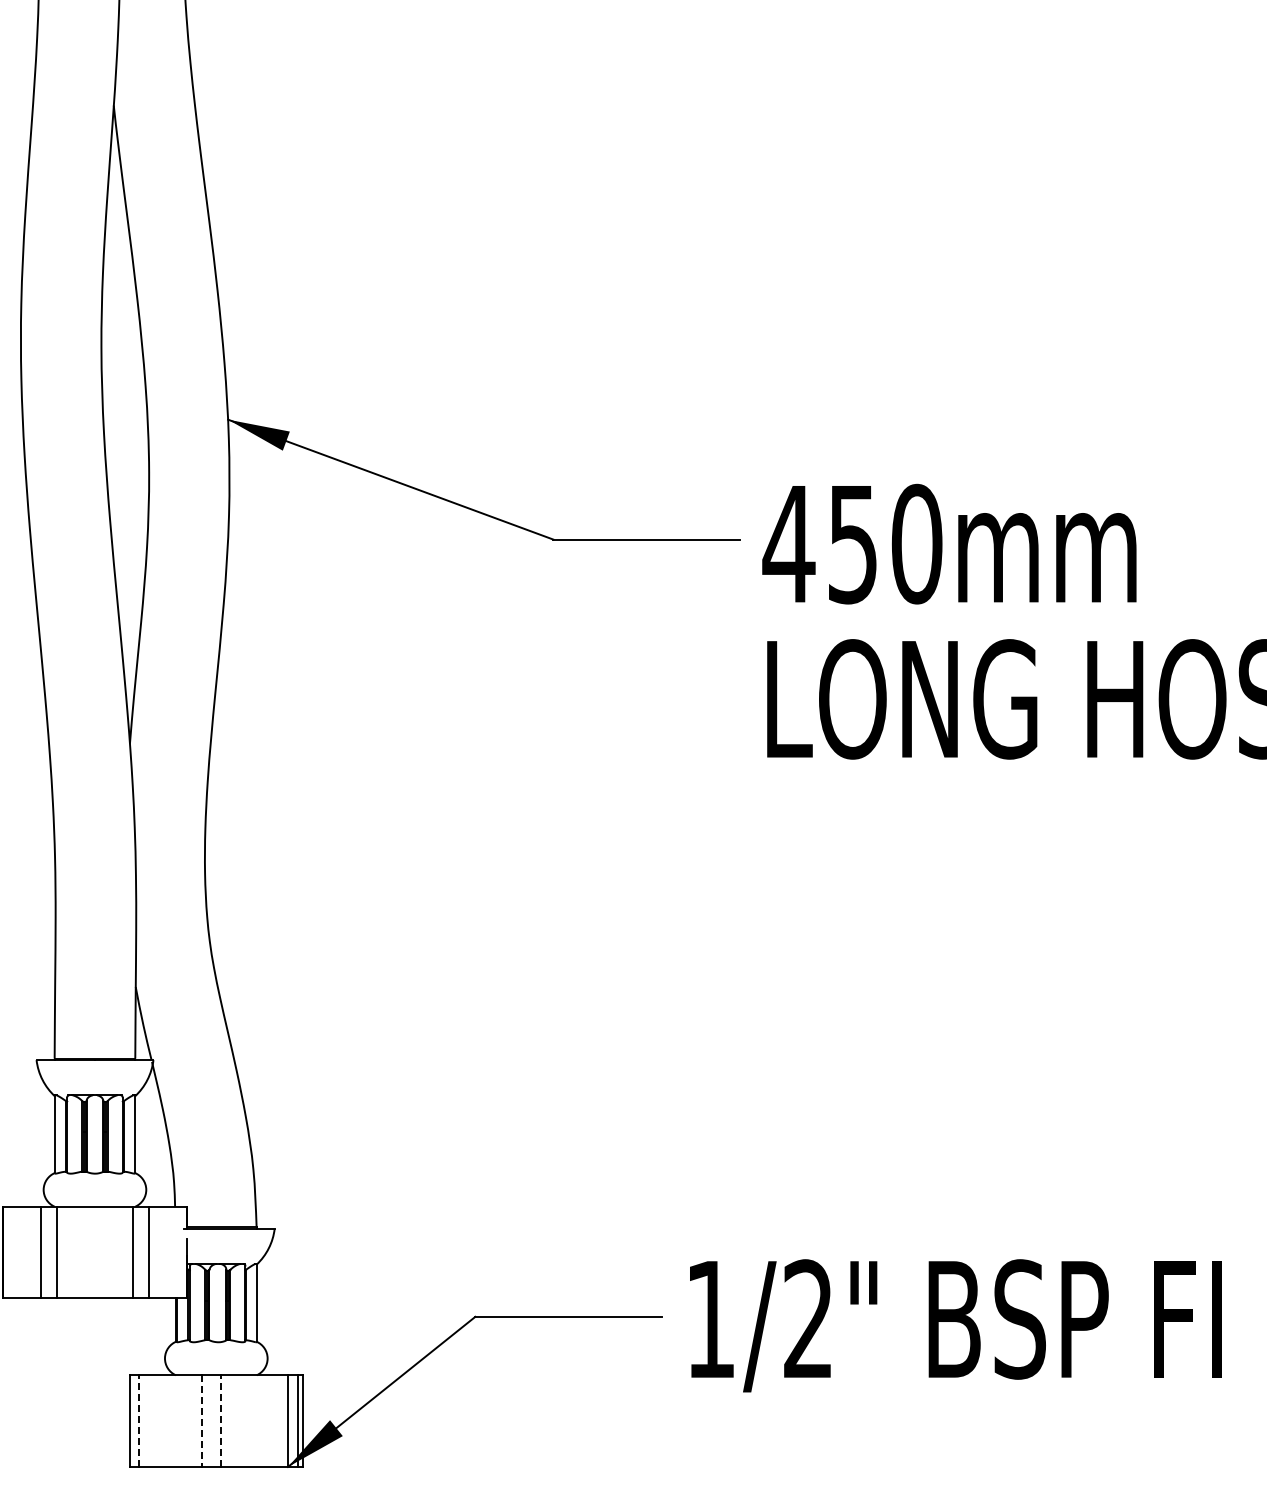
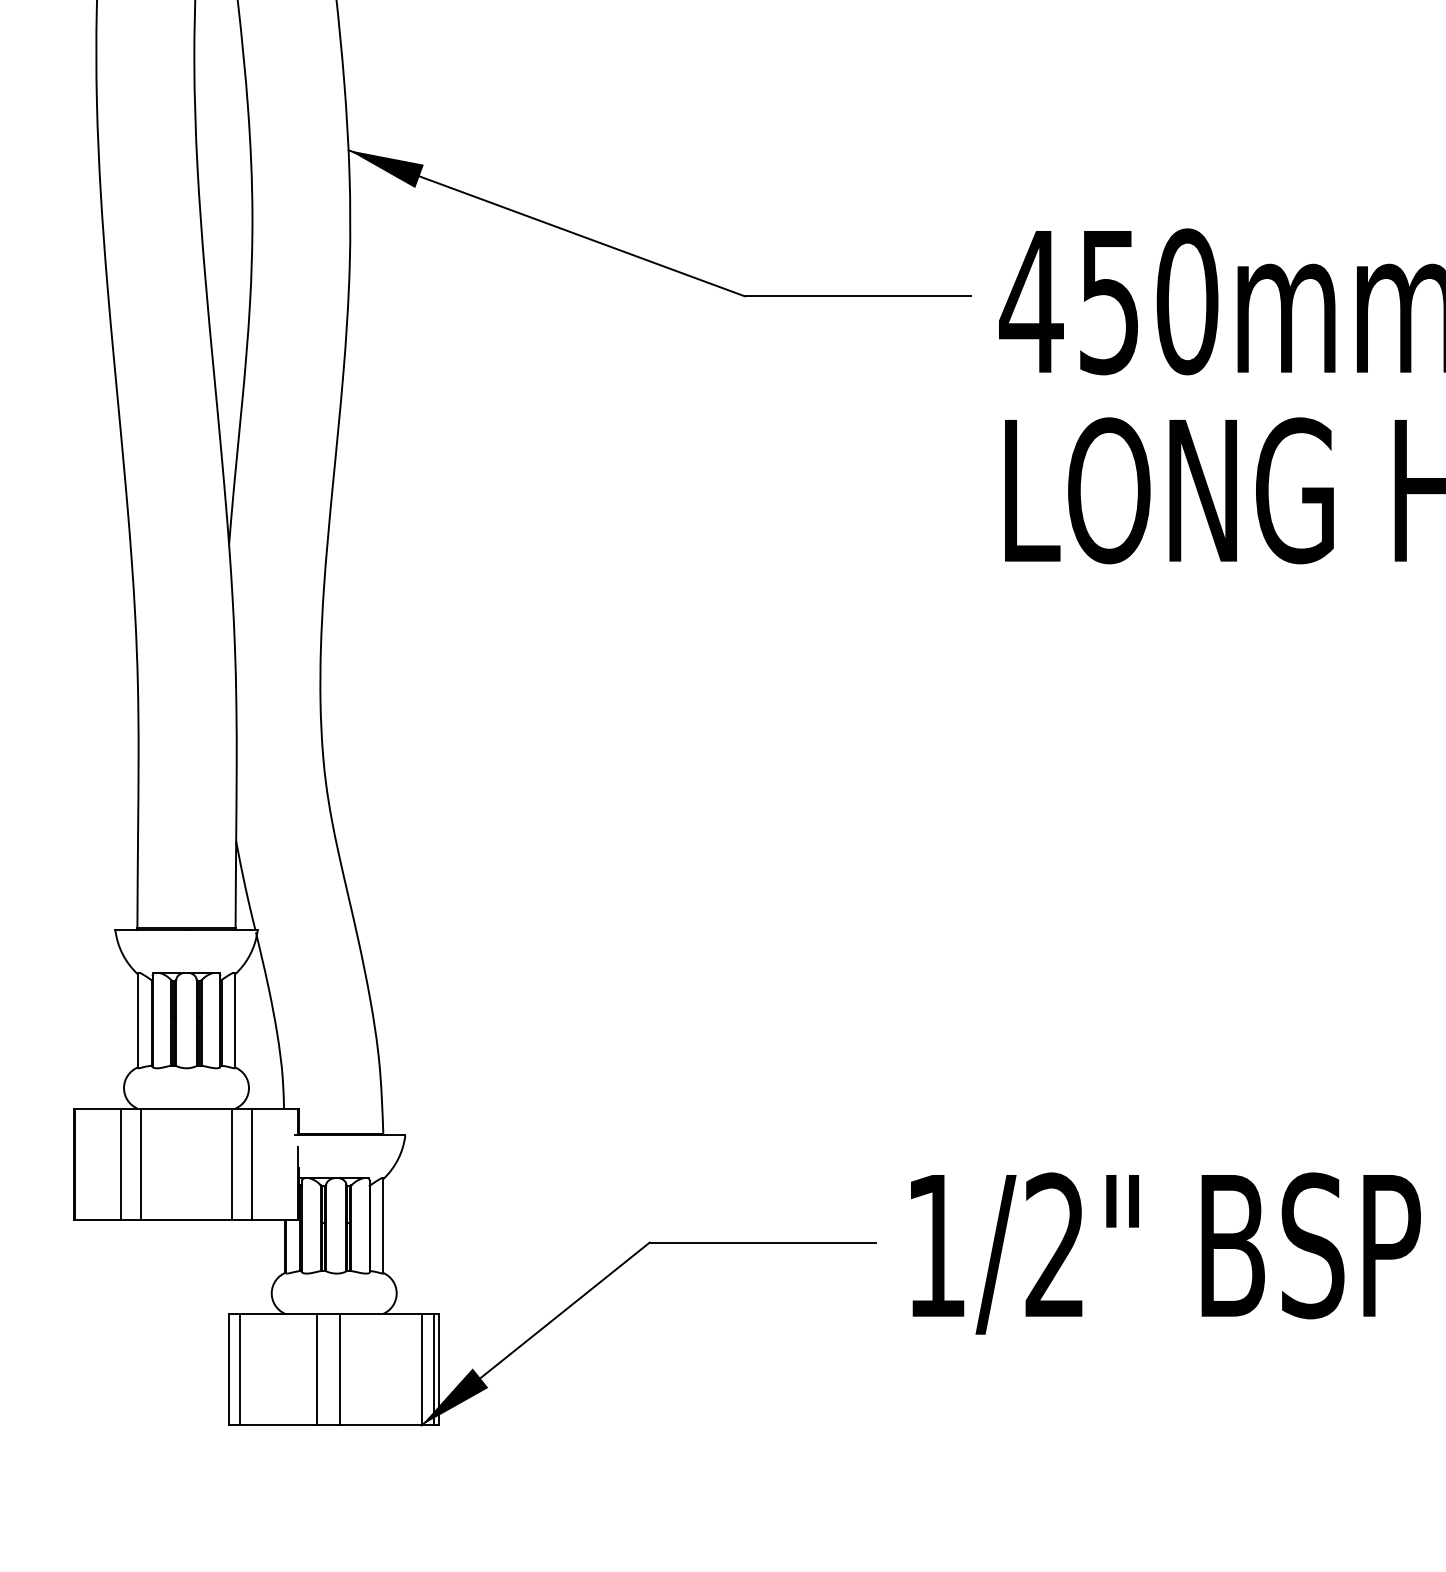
line: (138, 1421) -> (239, 1370), dashed -> solid
line: (201, 1421) -> (316, 1370), dashed -> solid
line: (220, 1421) -> (339, 1370), dashed -> solid

